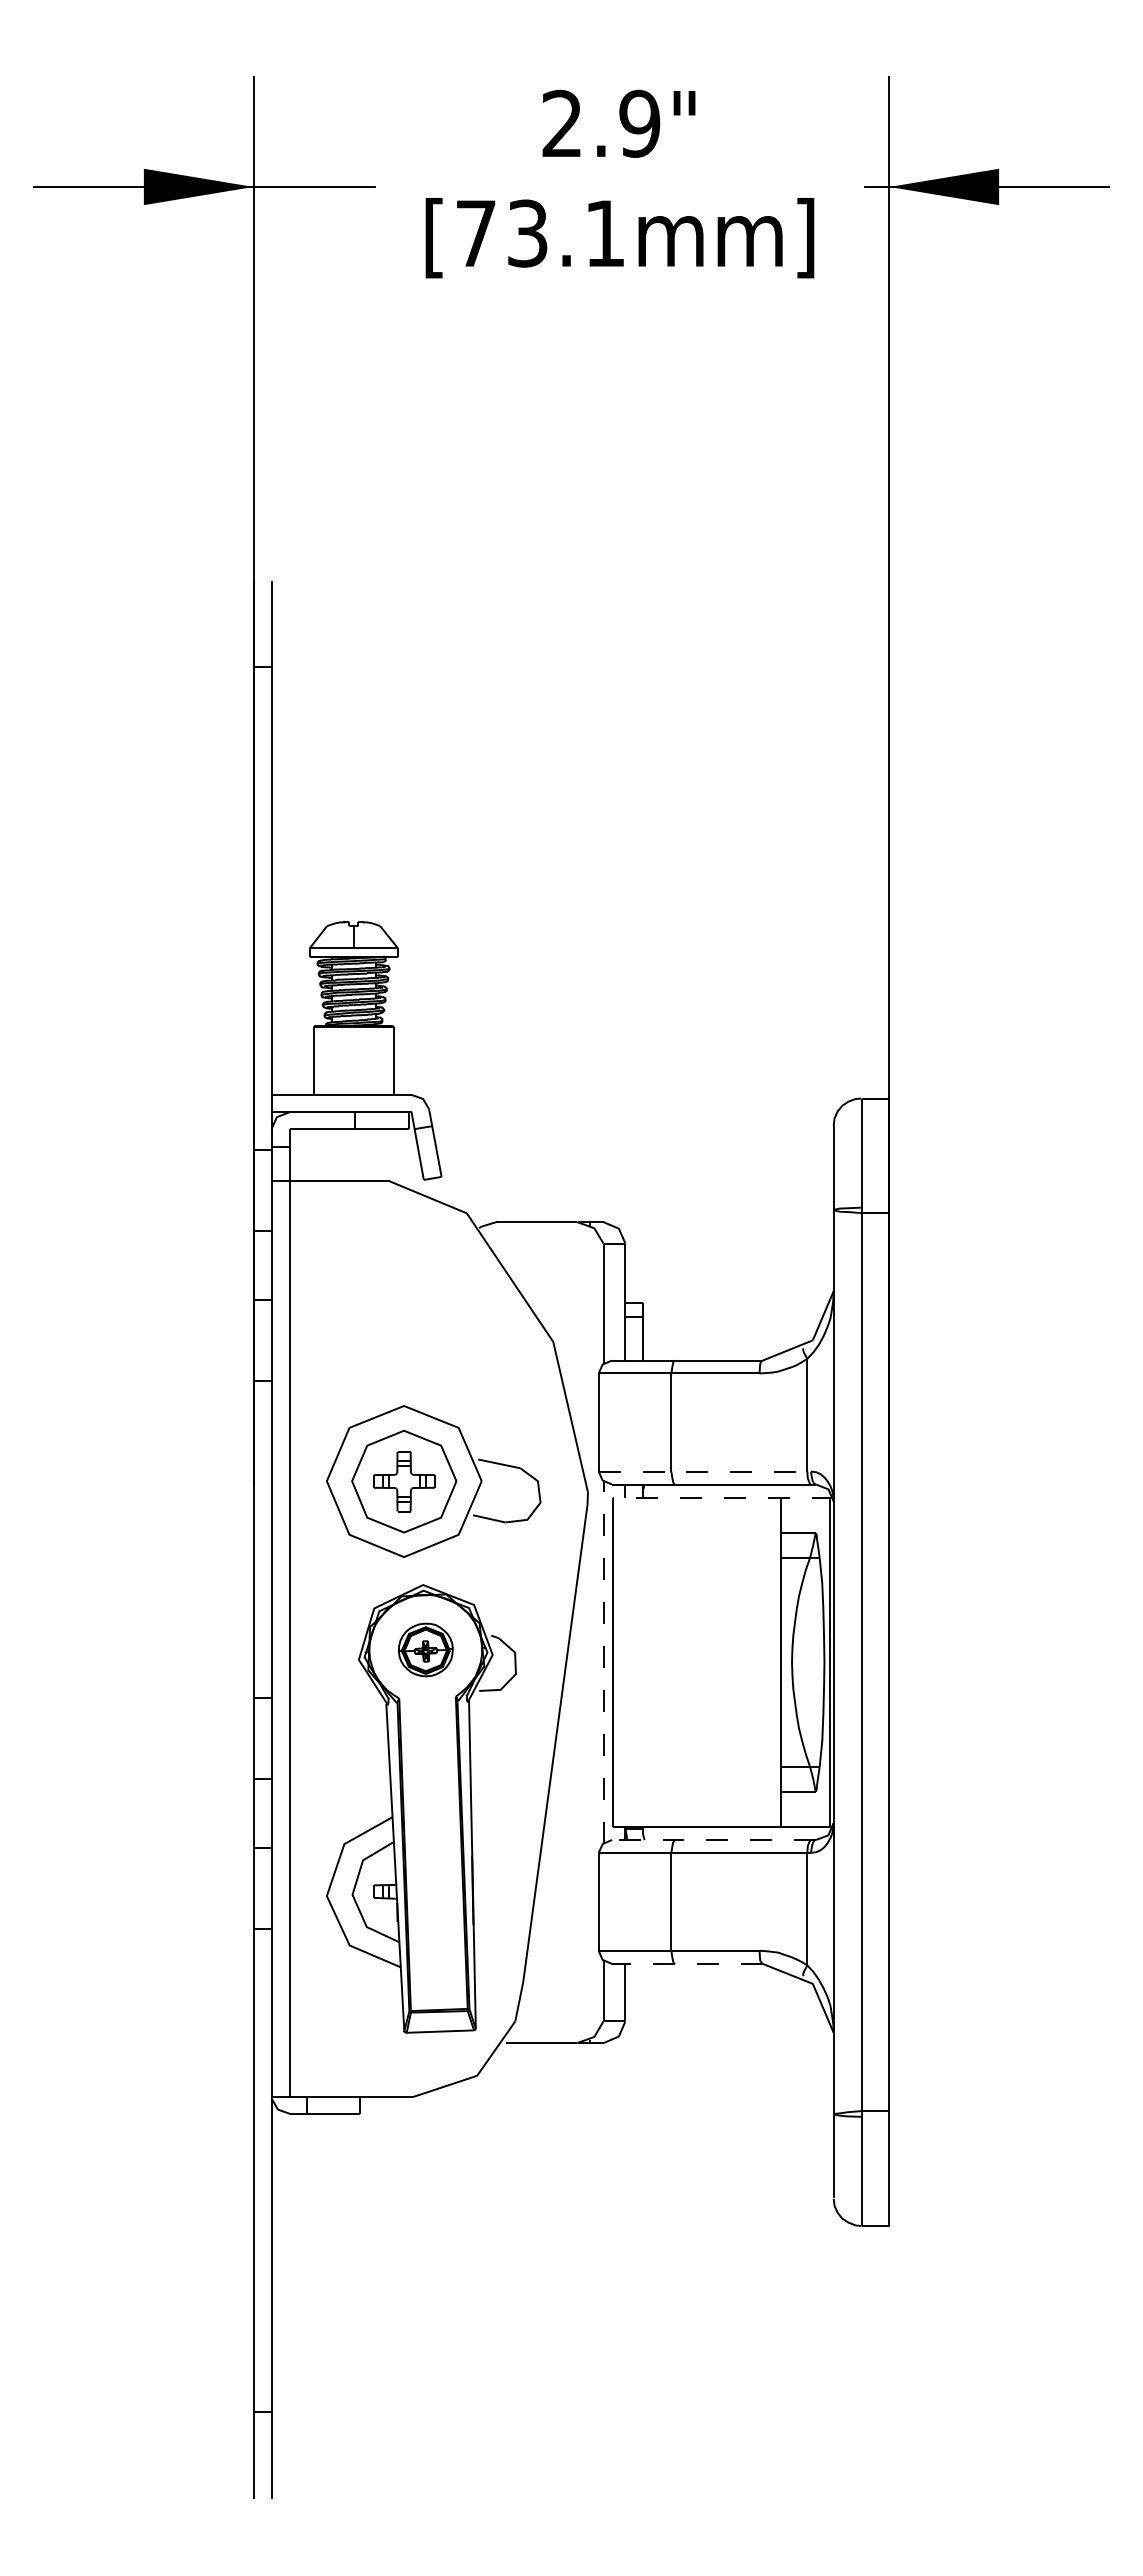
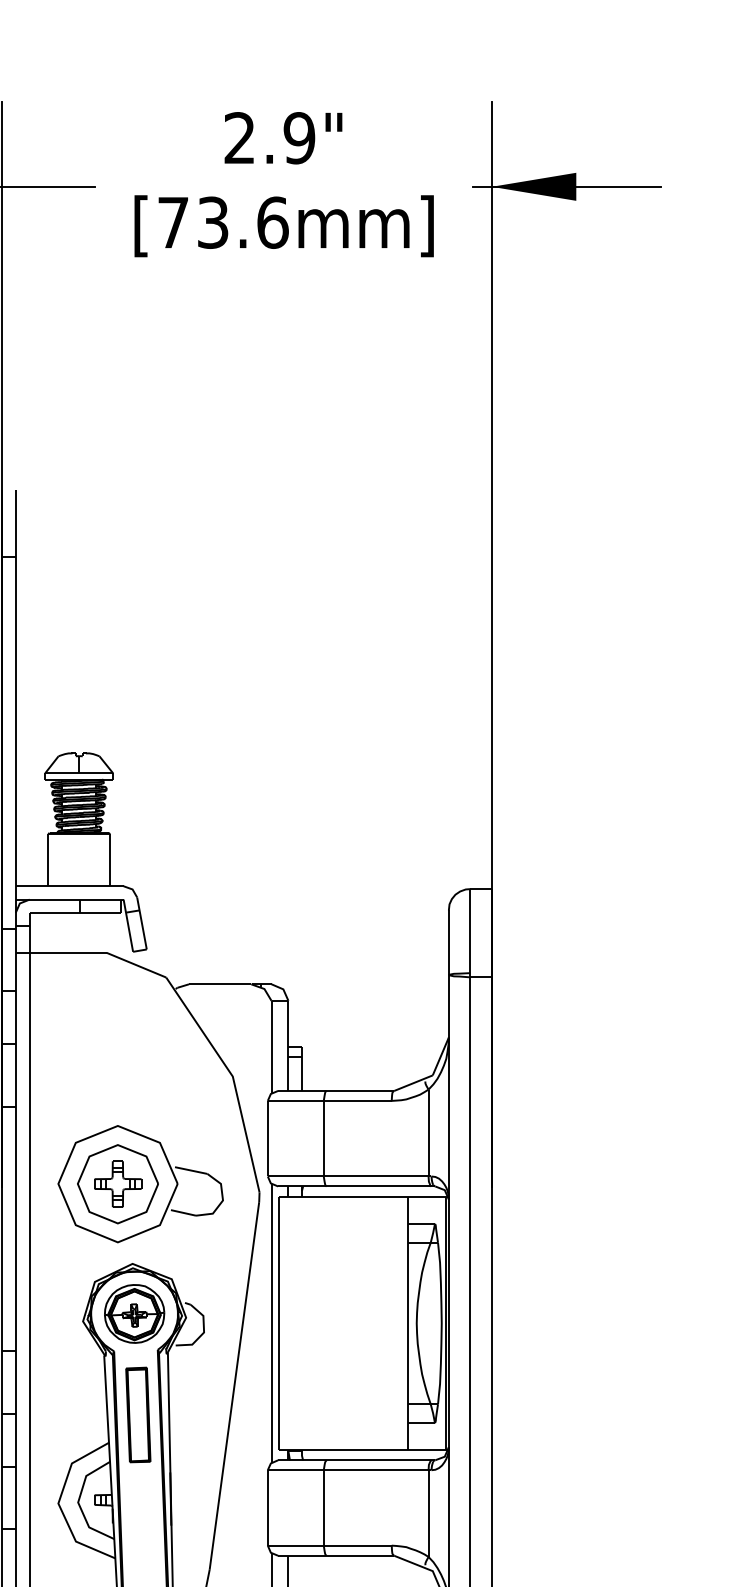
text: (605, 233) -> (273, 222), [73.1mm] -> [73.6mm]
line: (705, 1471) -> (350, 1176), dashed -> solid
line: (722, 1497) -> (363, 1196), dashed -> solid
part: (425, 1649) -> (134, 1313), size x1.43
line: (603, 1661) -> (271, 1322), dashed -> solid
part: (430, 1780) -> (138, 1414), added
line: (713, 1839) -> (356, 1459), dashed -> solid
line: (686, 1963) -> (335, 1555), dashed -> solid

